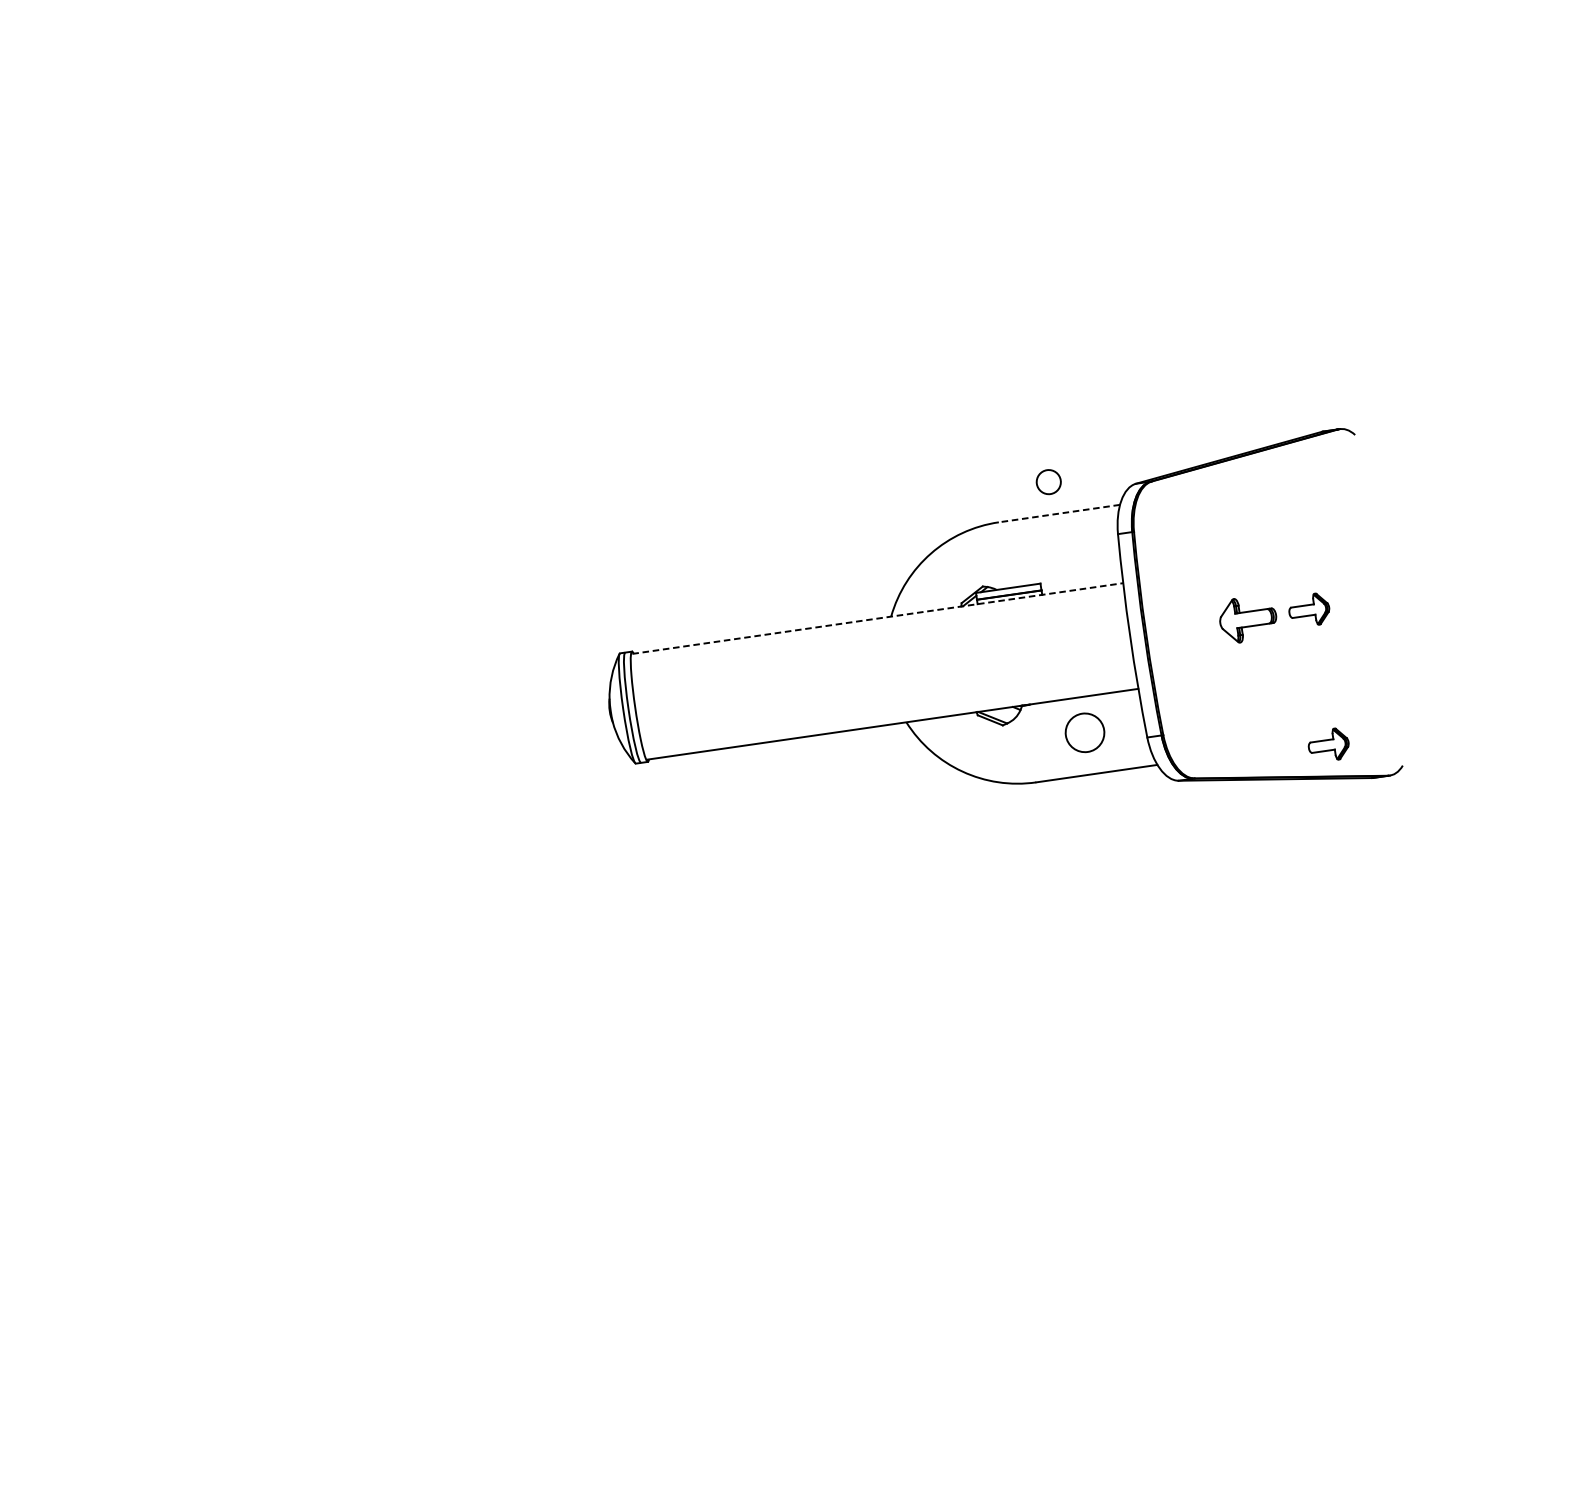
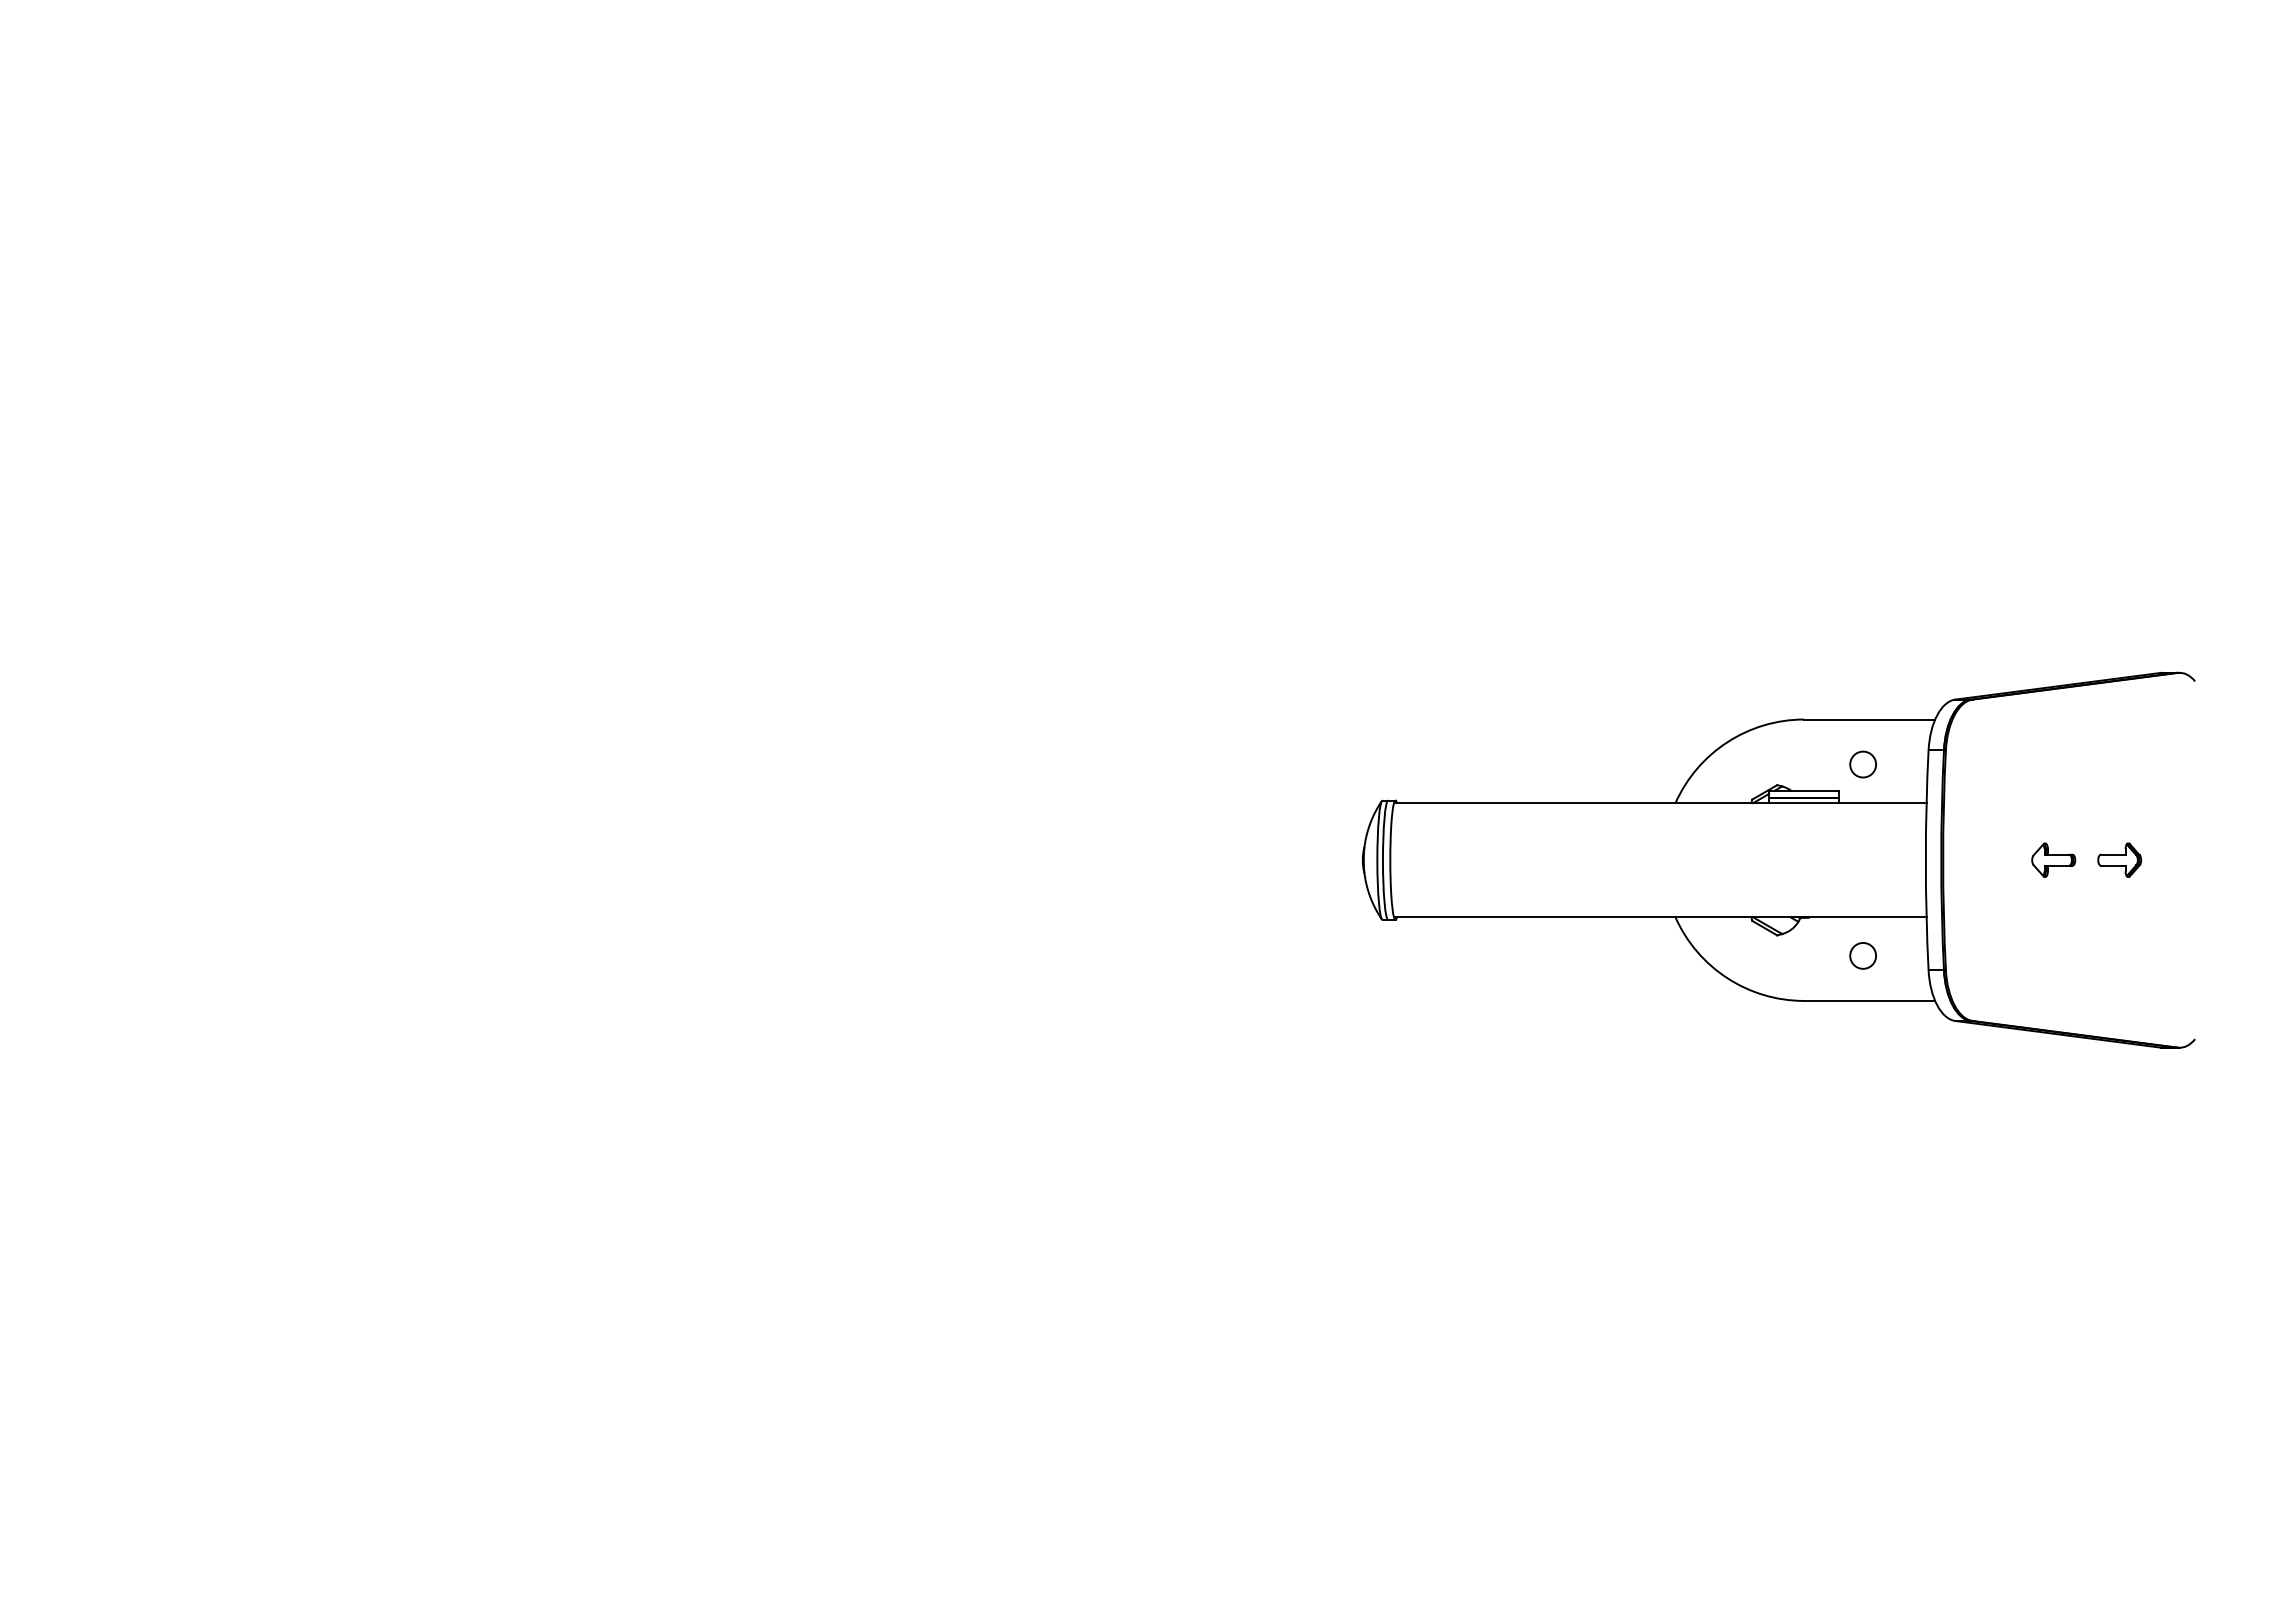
circle: (1048, 482) -> (1862, 764), moved
line: (1059, 513) -> (1869, 719), dashed -> solid
line: (878, 618) -> (1661, 803), dashed -> solid
part: (1247, 618) -> (2053, 859), size x0.71
circle: (1084, 732) -> (1862, 955), size x0.62
part: (1328, 744) -> (2119, 1005), removed

